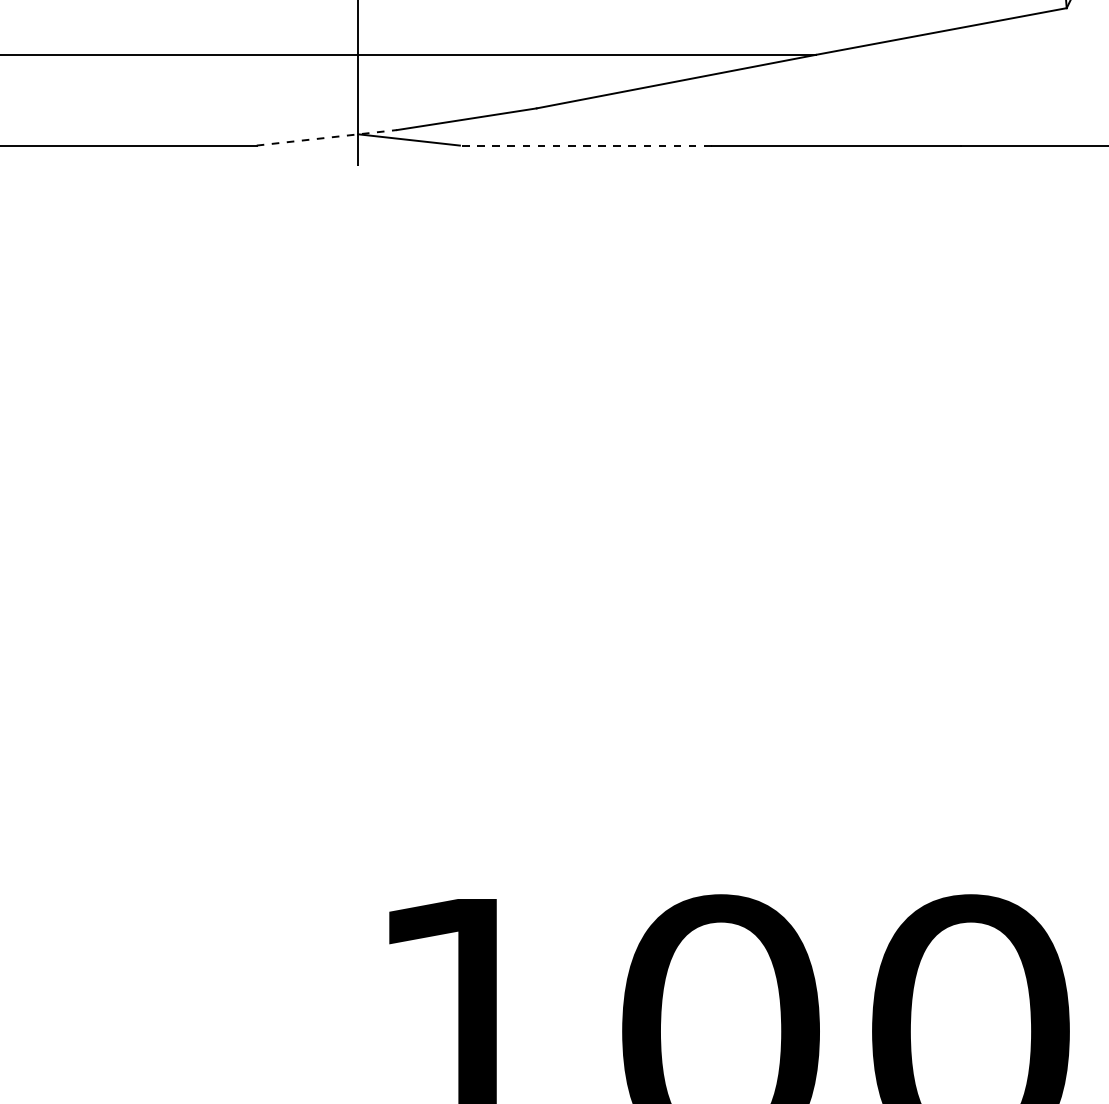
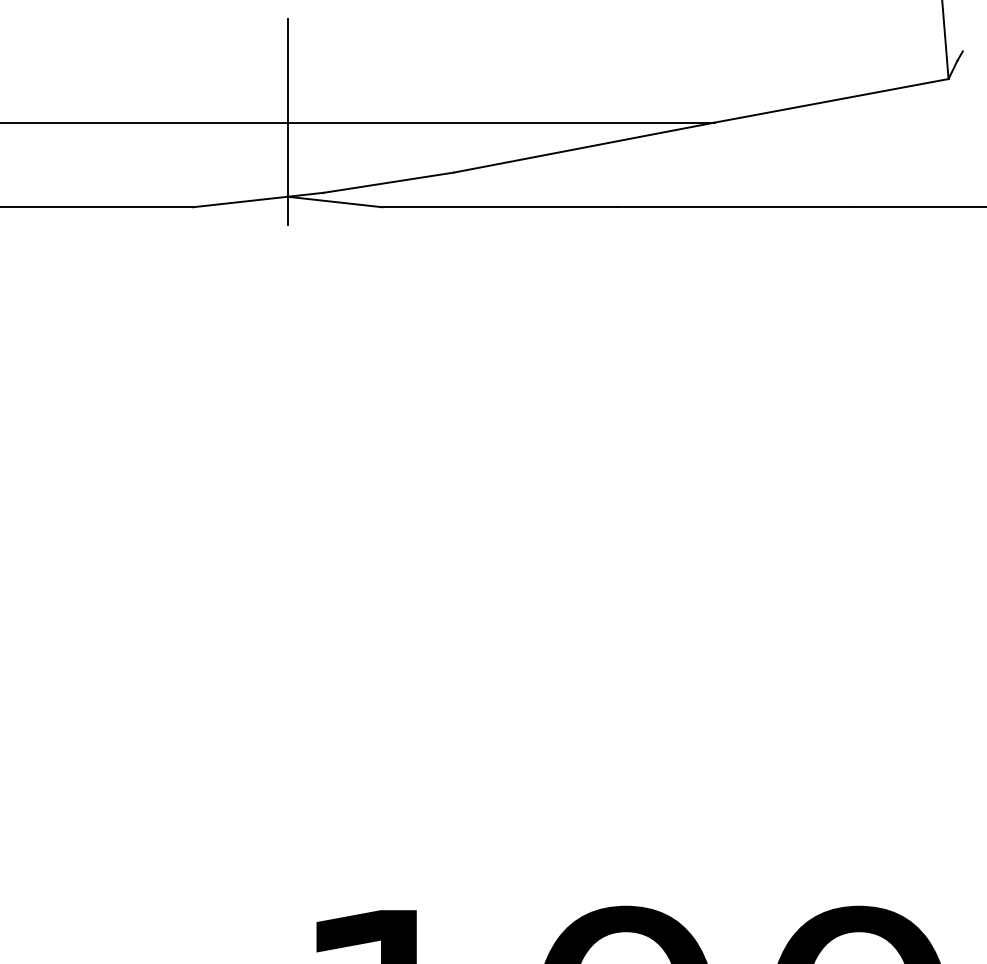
line: (326, 137) -> (257, 199), dashed -> solid
line: (585, 145) -> (499, 207), dashed -> solid

